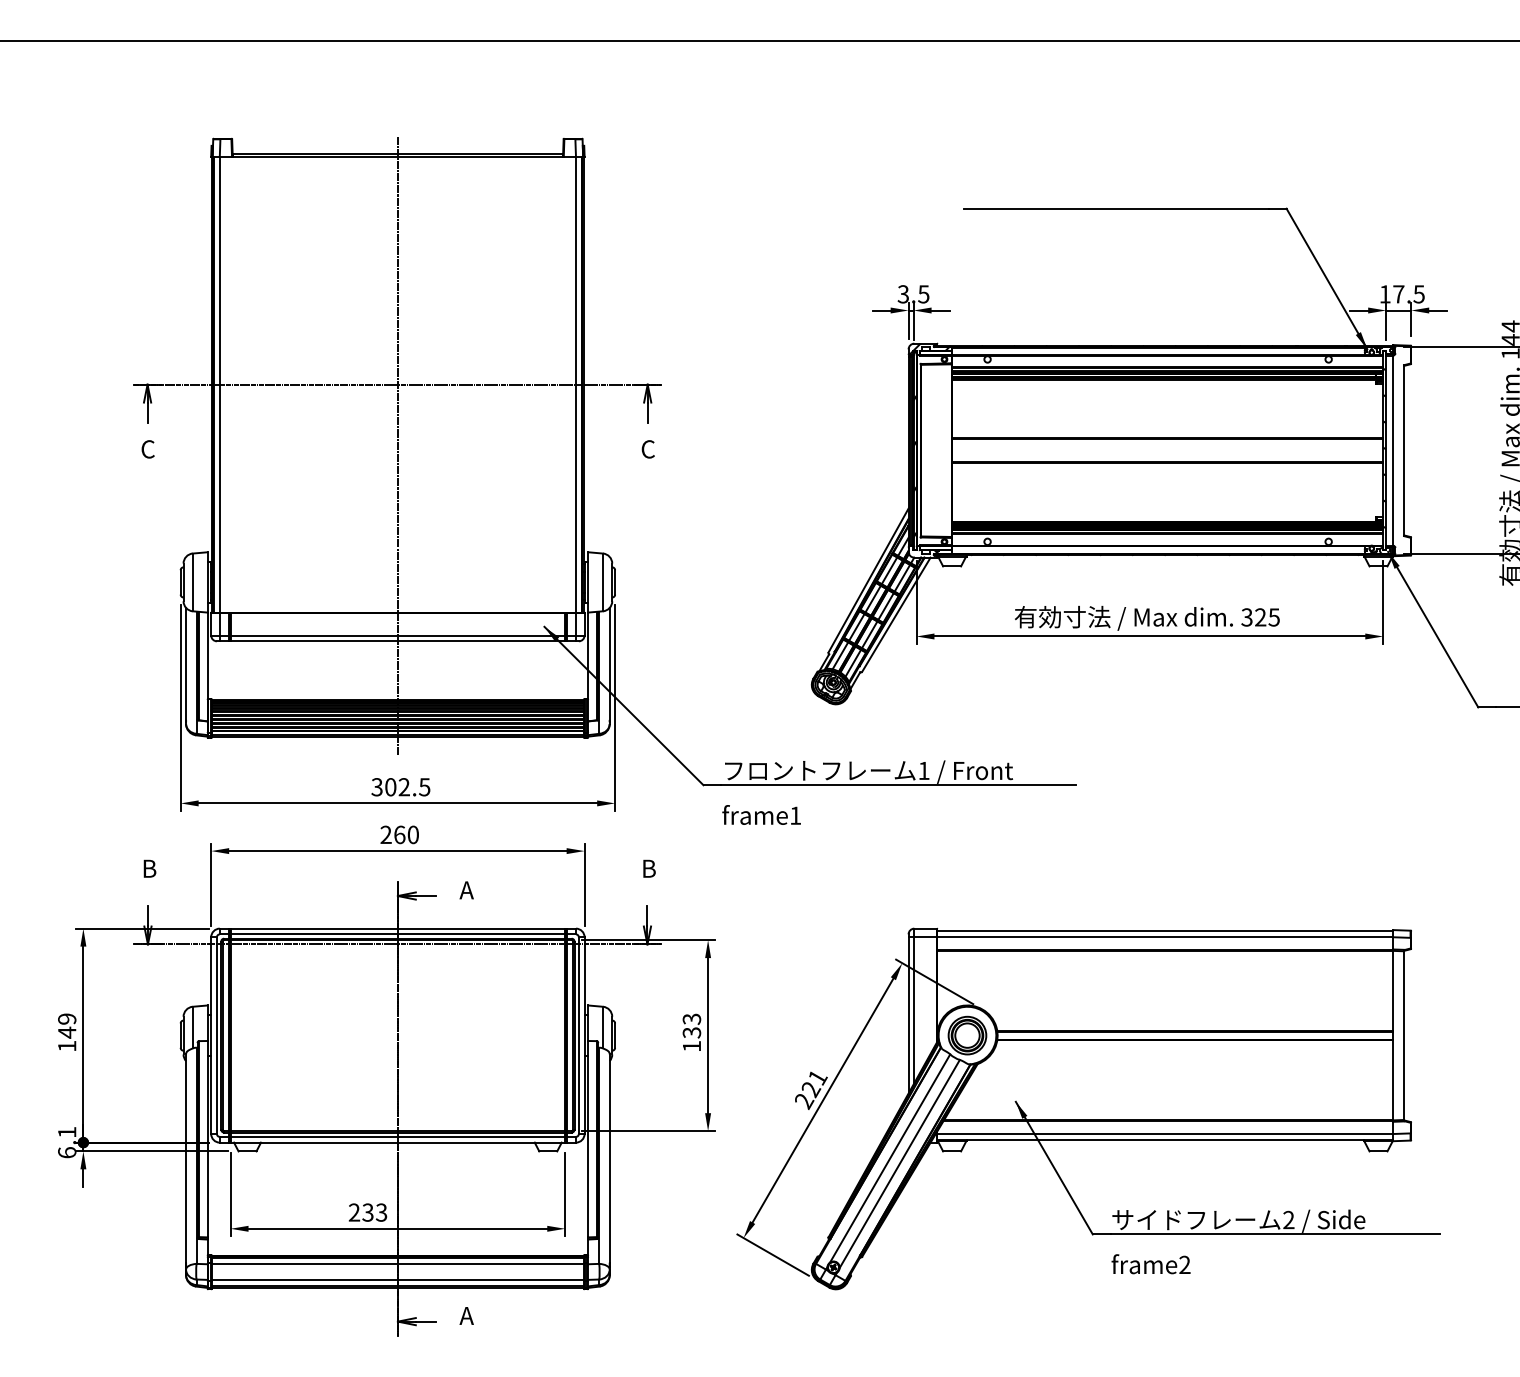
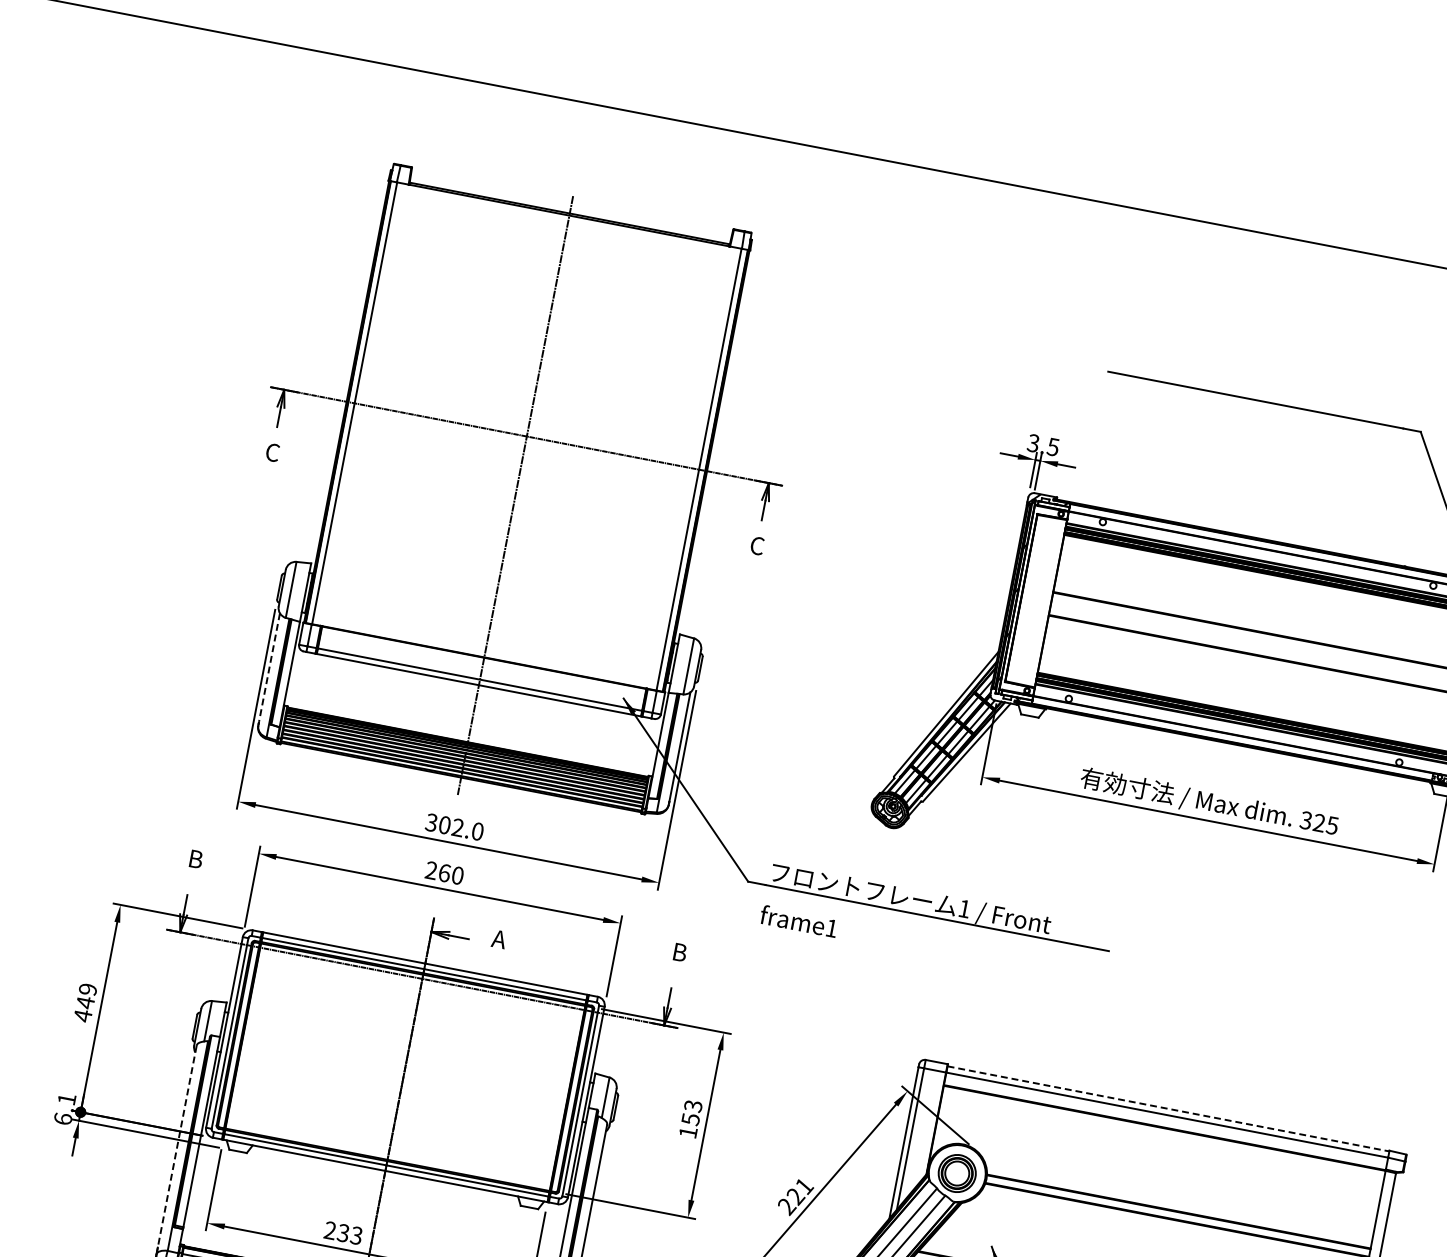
line: (186, 663) -> (270, 667), solid -> dashed
text: (424, 787) -> (477, 831), 302.5 -> 302.0
line: (1165, 930) -> (1168, 1108), solid -> dashed
text: (691, 1032) -> (690, 1119), 133 -> 153
text: (67, 1046) -> (83, 1016), 149 -> 449
line: (186, 1159) -> (177, 1147), solid -> dashed

